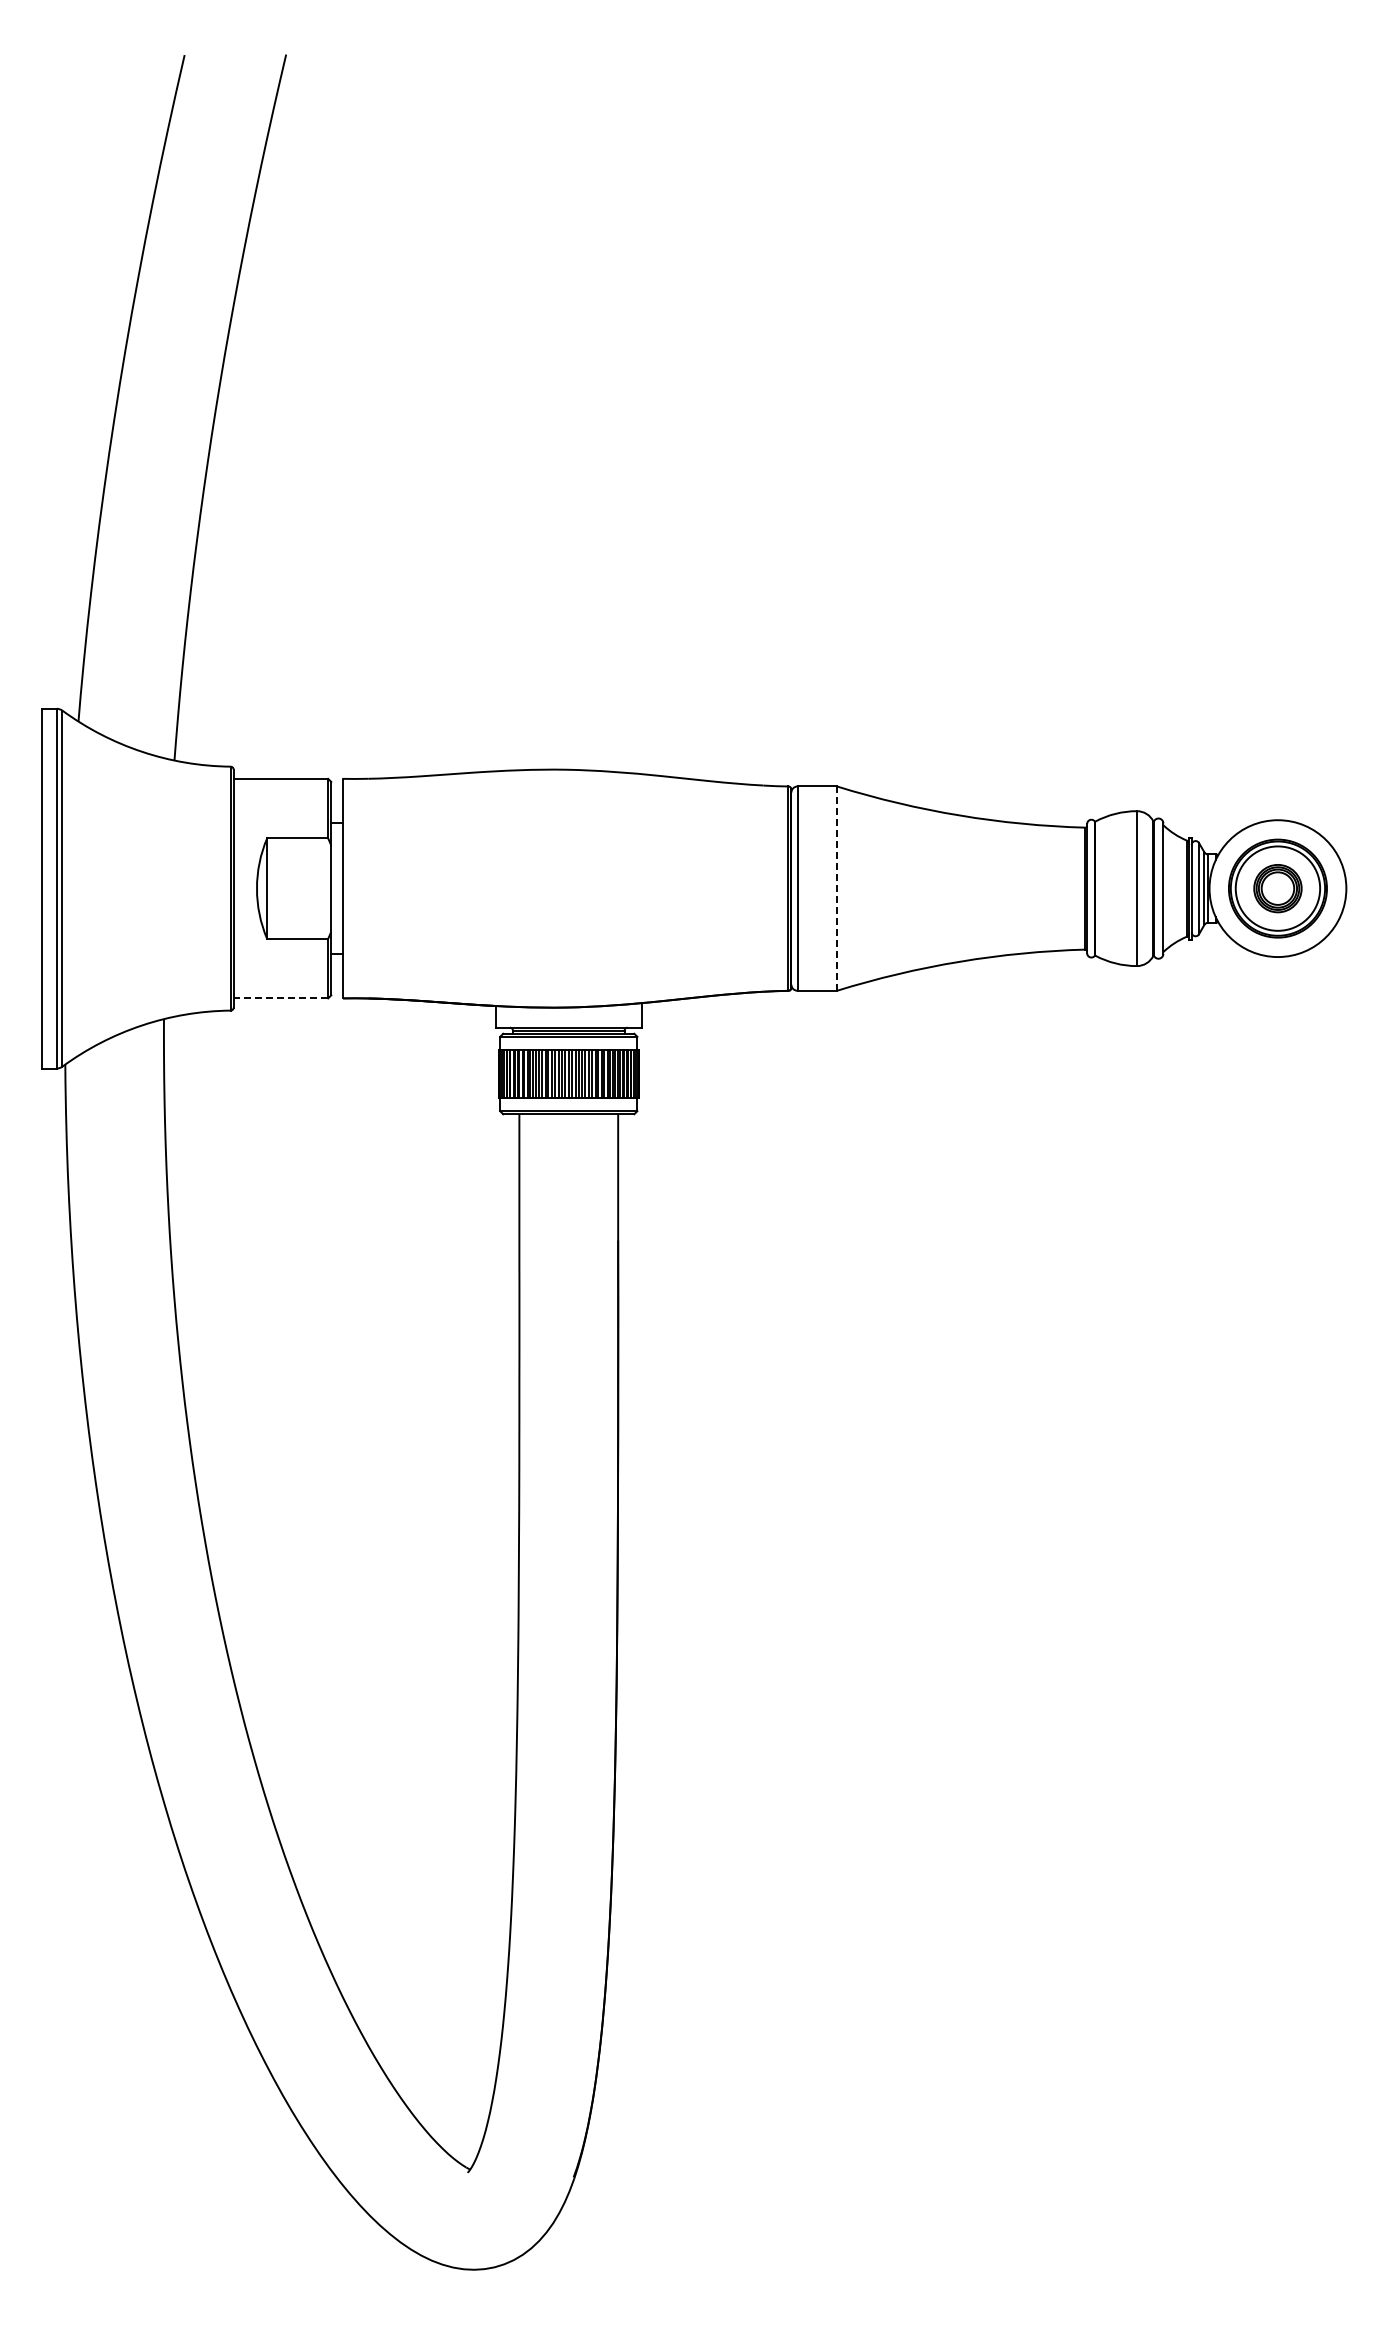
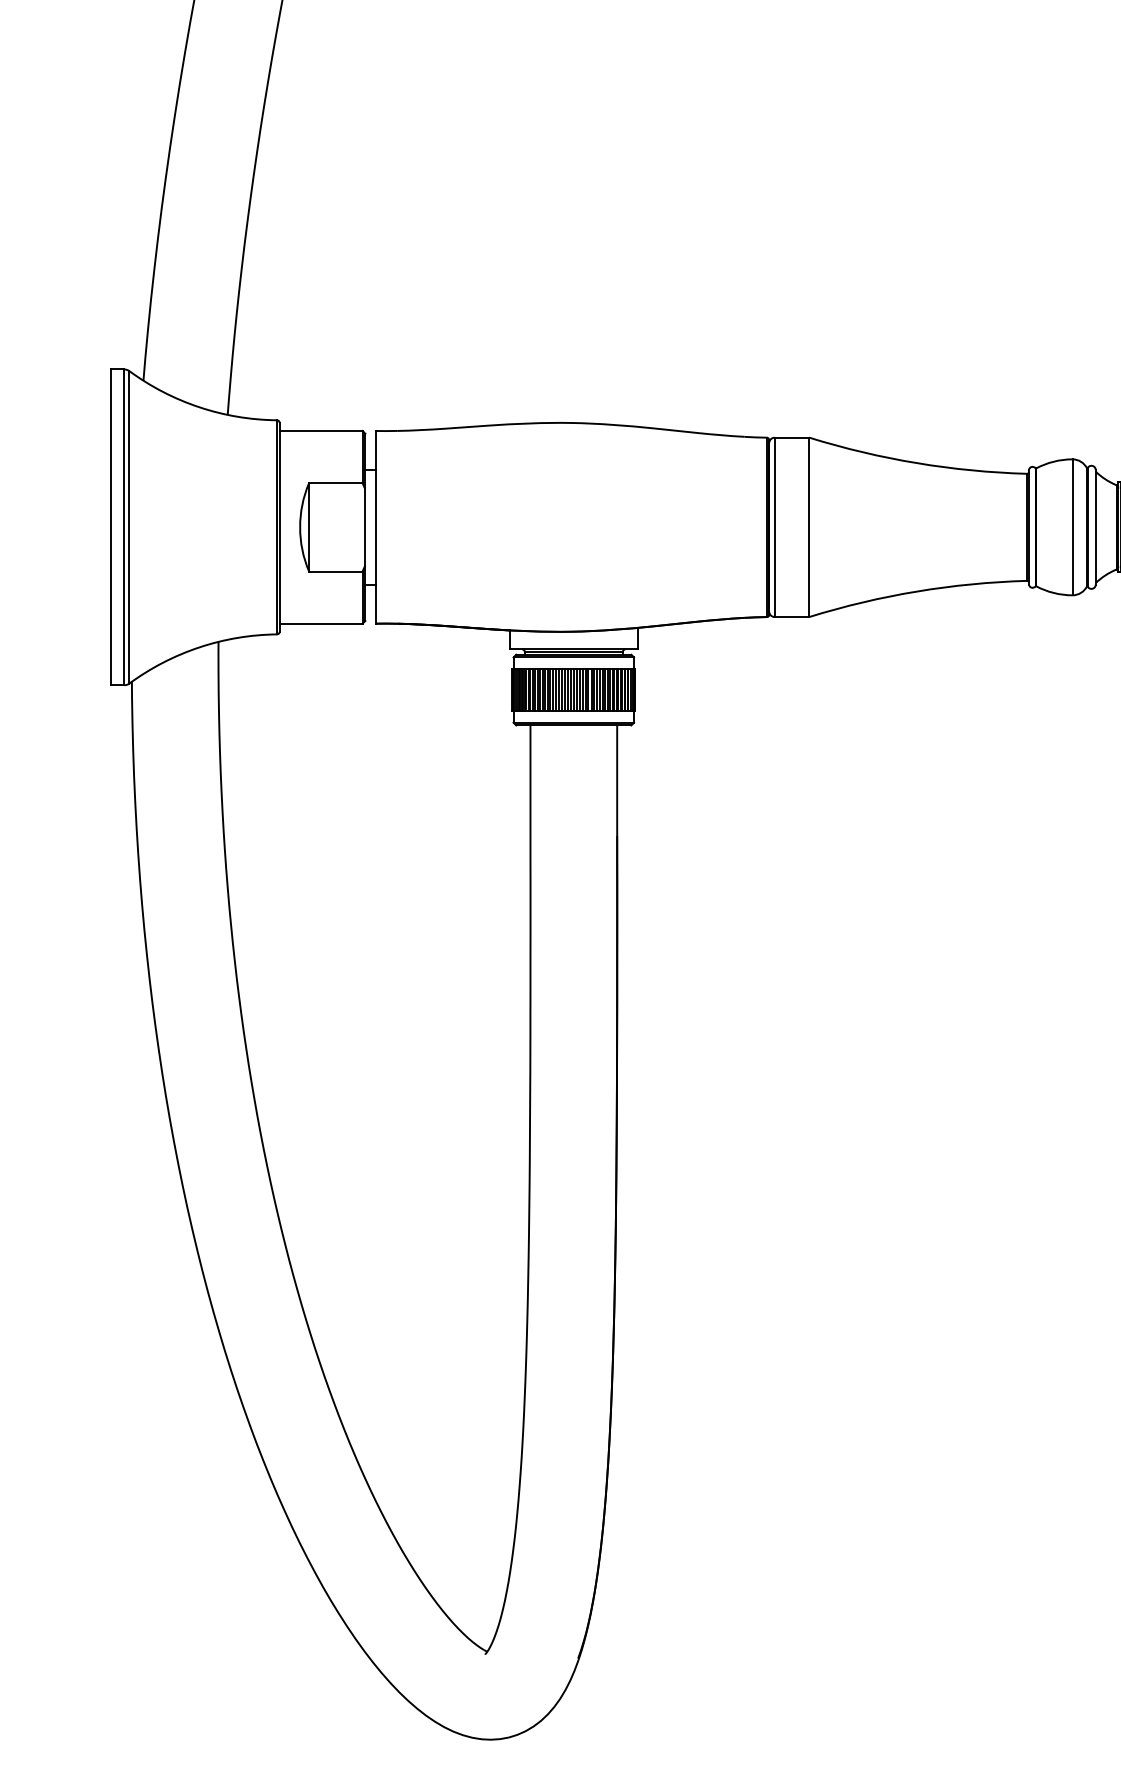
line: (837, 888) -> (809, 527), dashed -> solid
line: (280, 998) -> (320, 623), dashed -> solid

